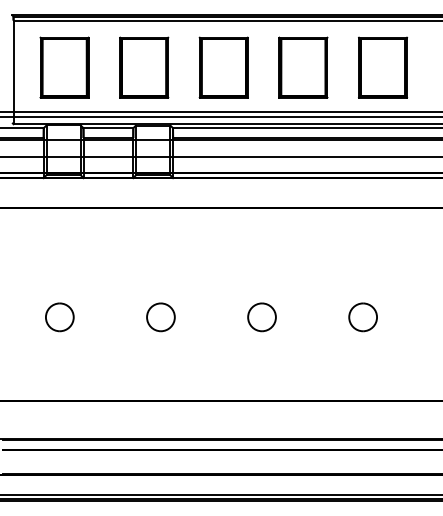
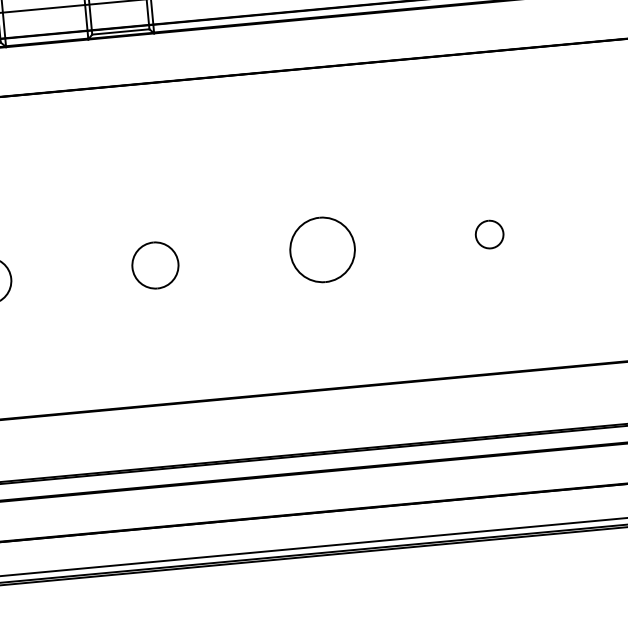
part: (261, 317) -> (321, 250), size x1.4
part: (362, 317) -> (488, 234), size x0.6

